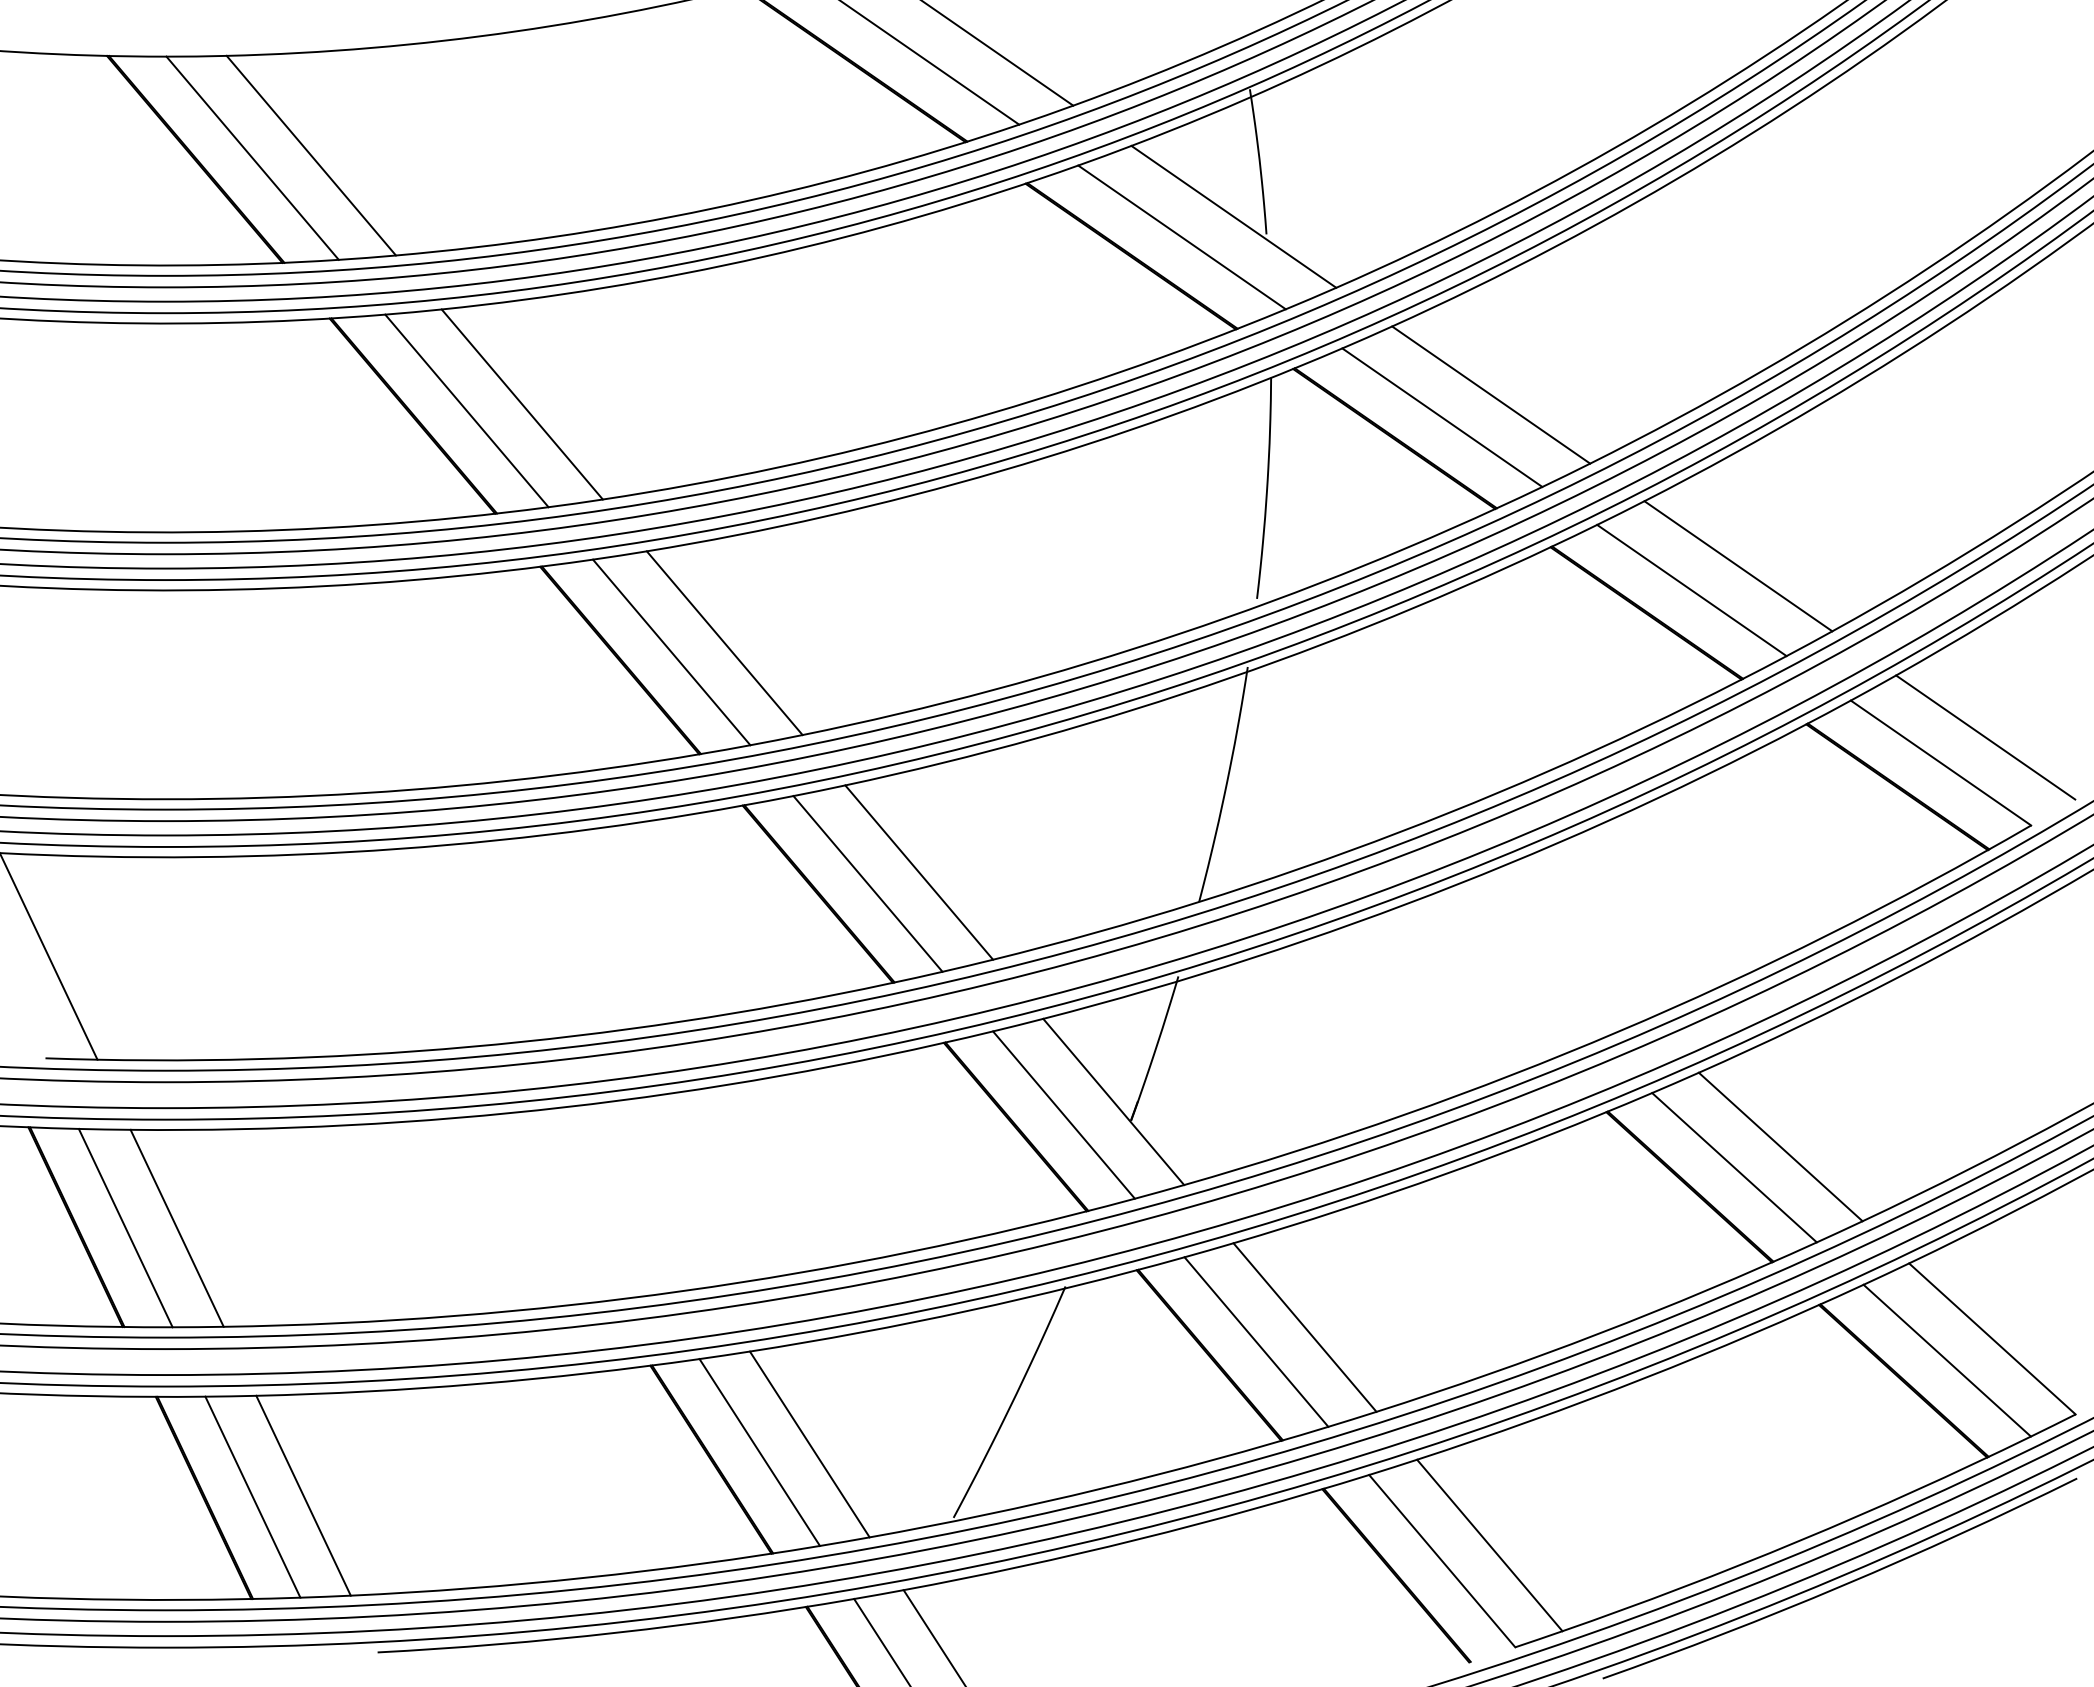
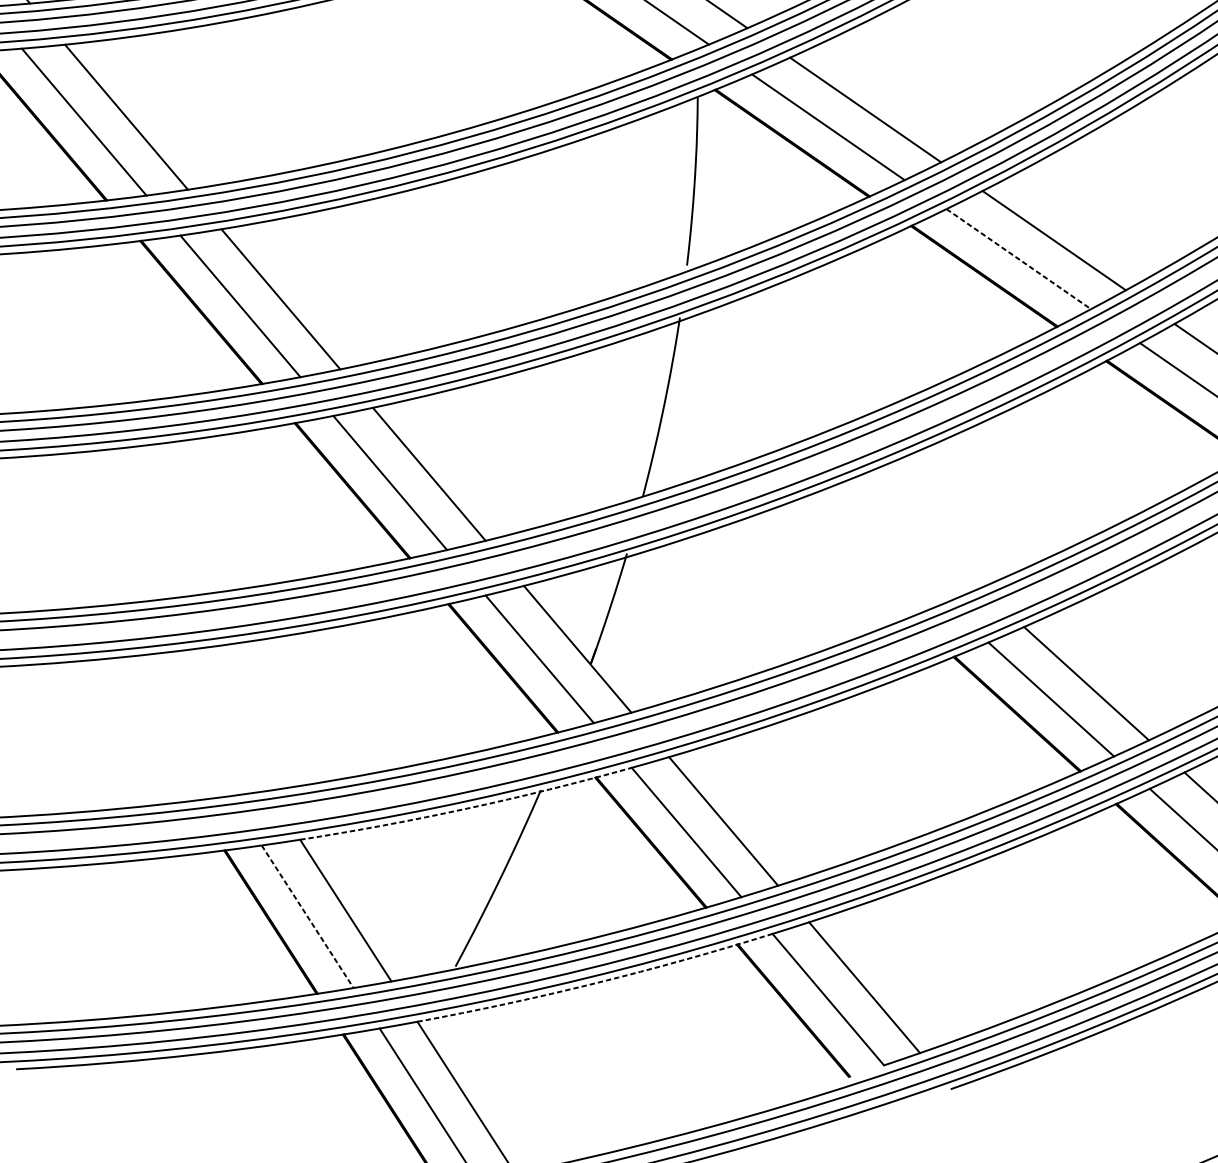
line: (1692, 590) -> (1019, 259), solid -> dashed
arc: (968, 1310) -> (466, 808), solid -> dashed
line: (760, 1452) -> (308, 916), solid -> dashed
arc: (1138, 1539) -> (596, 983), solid -> dashed

